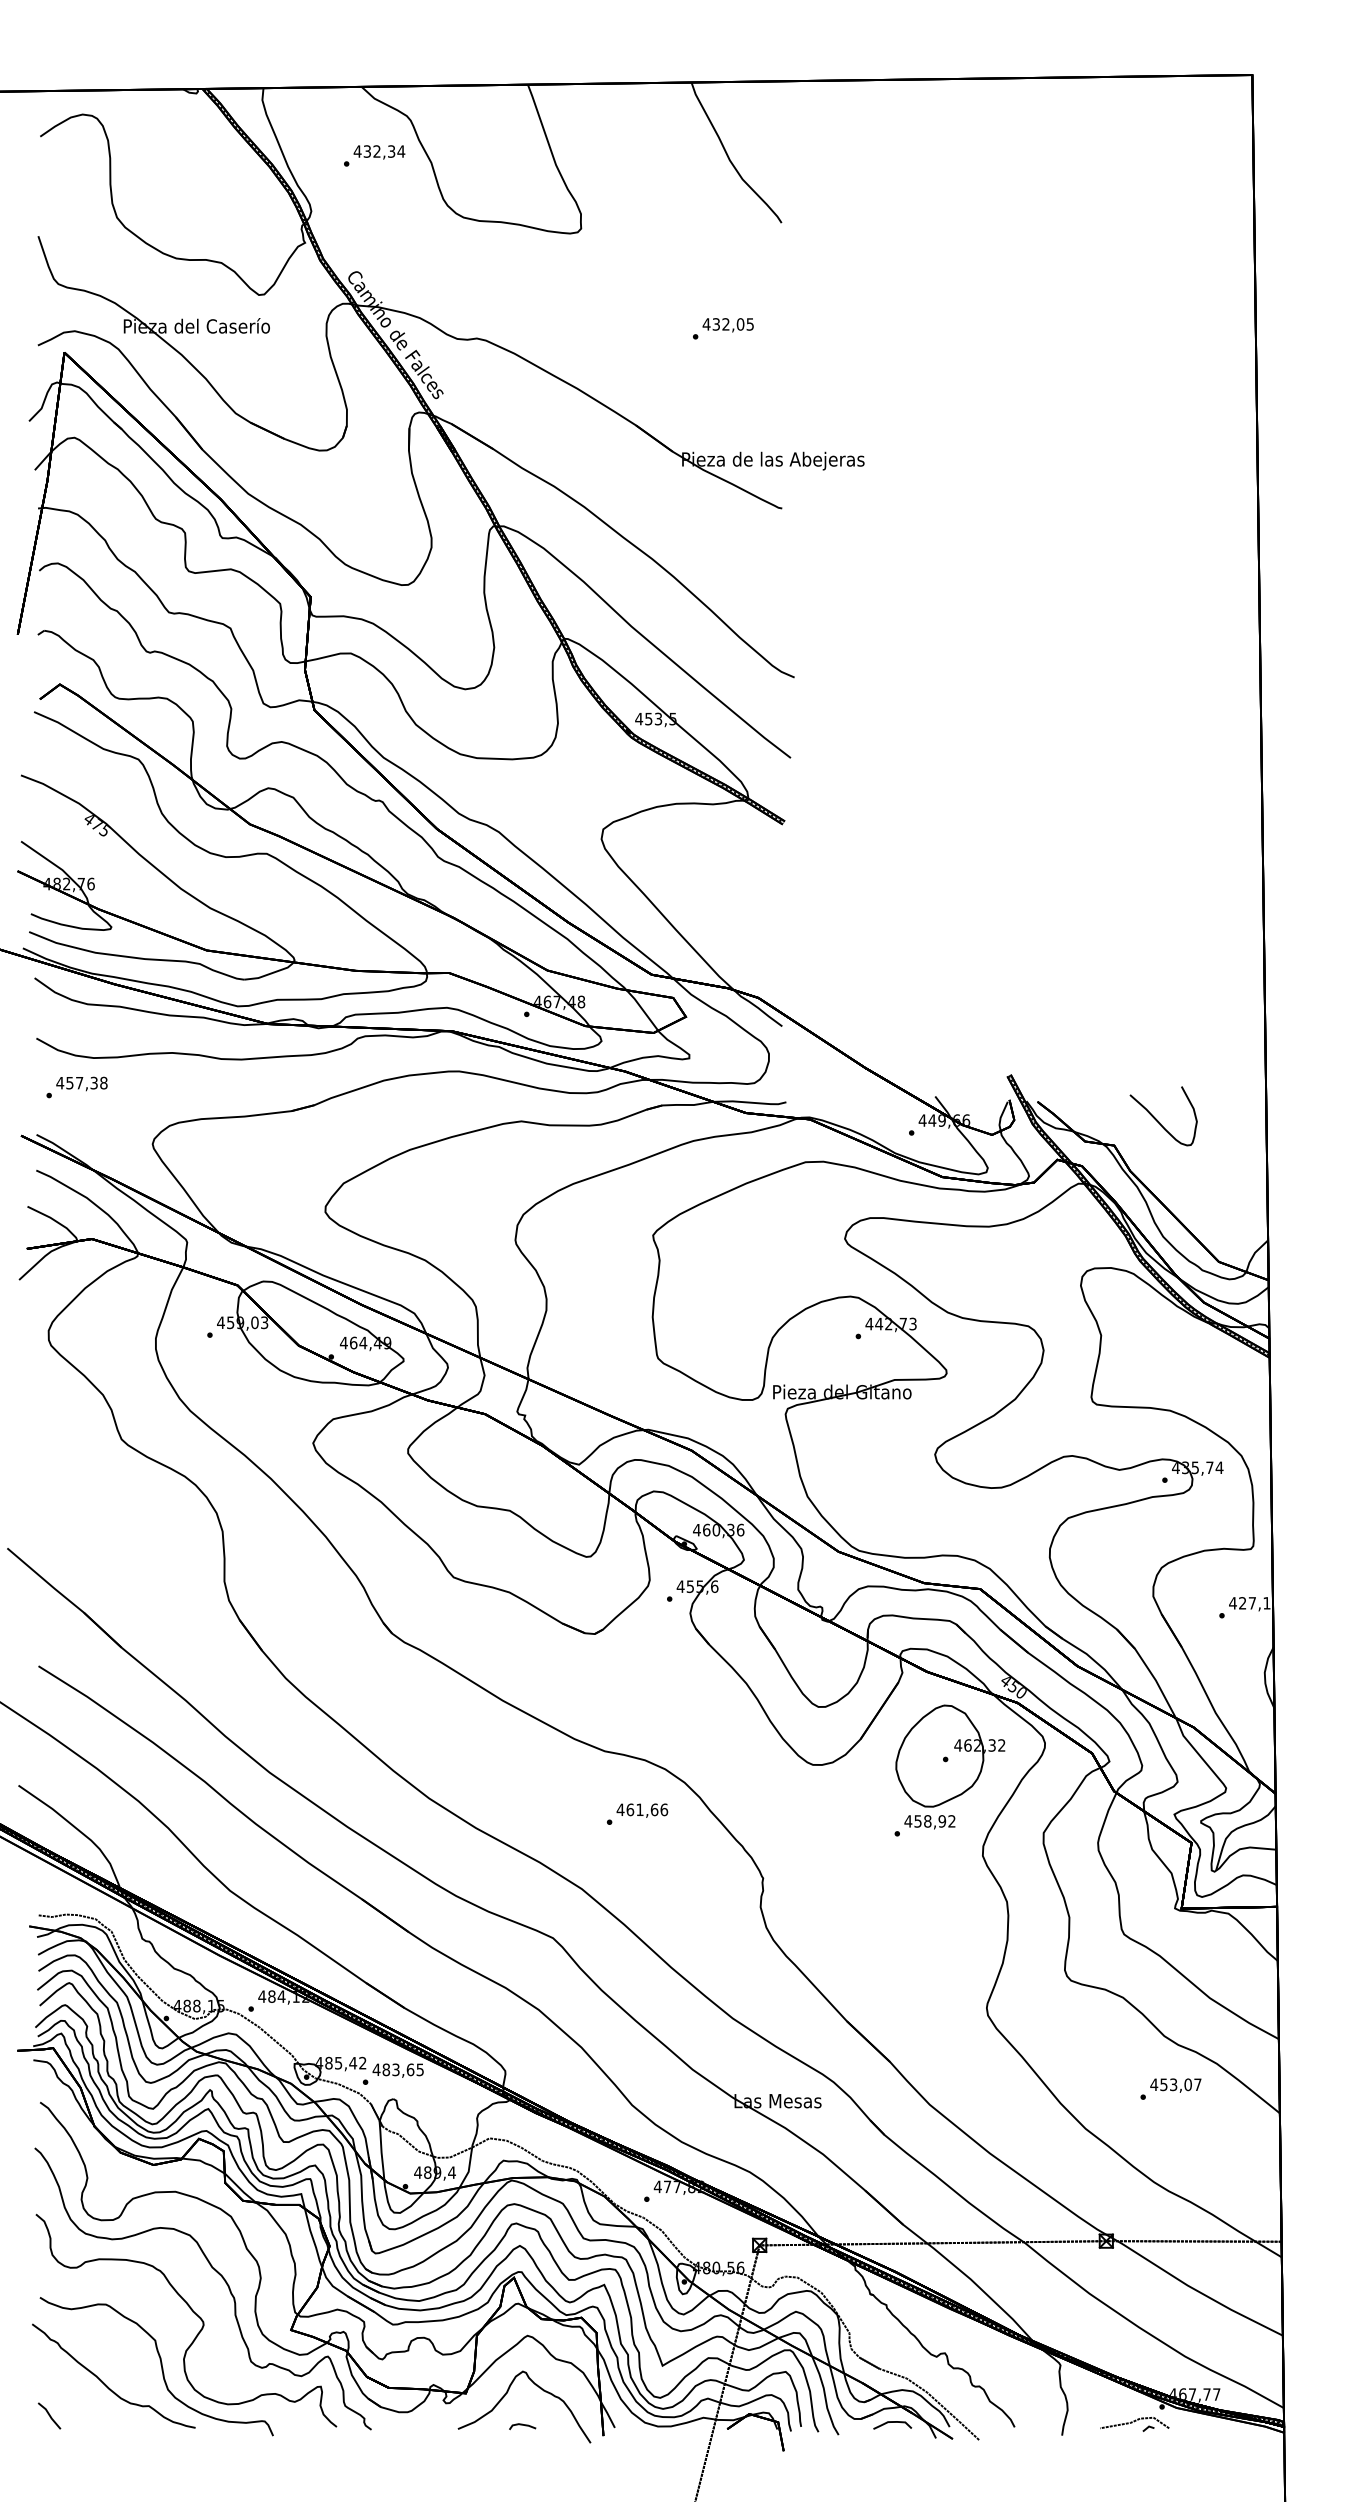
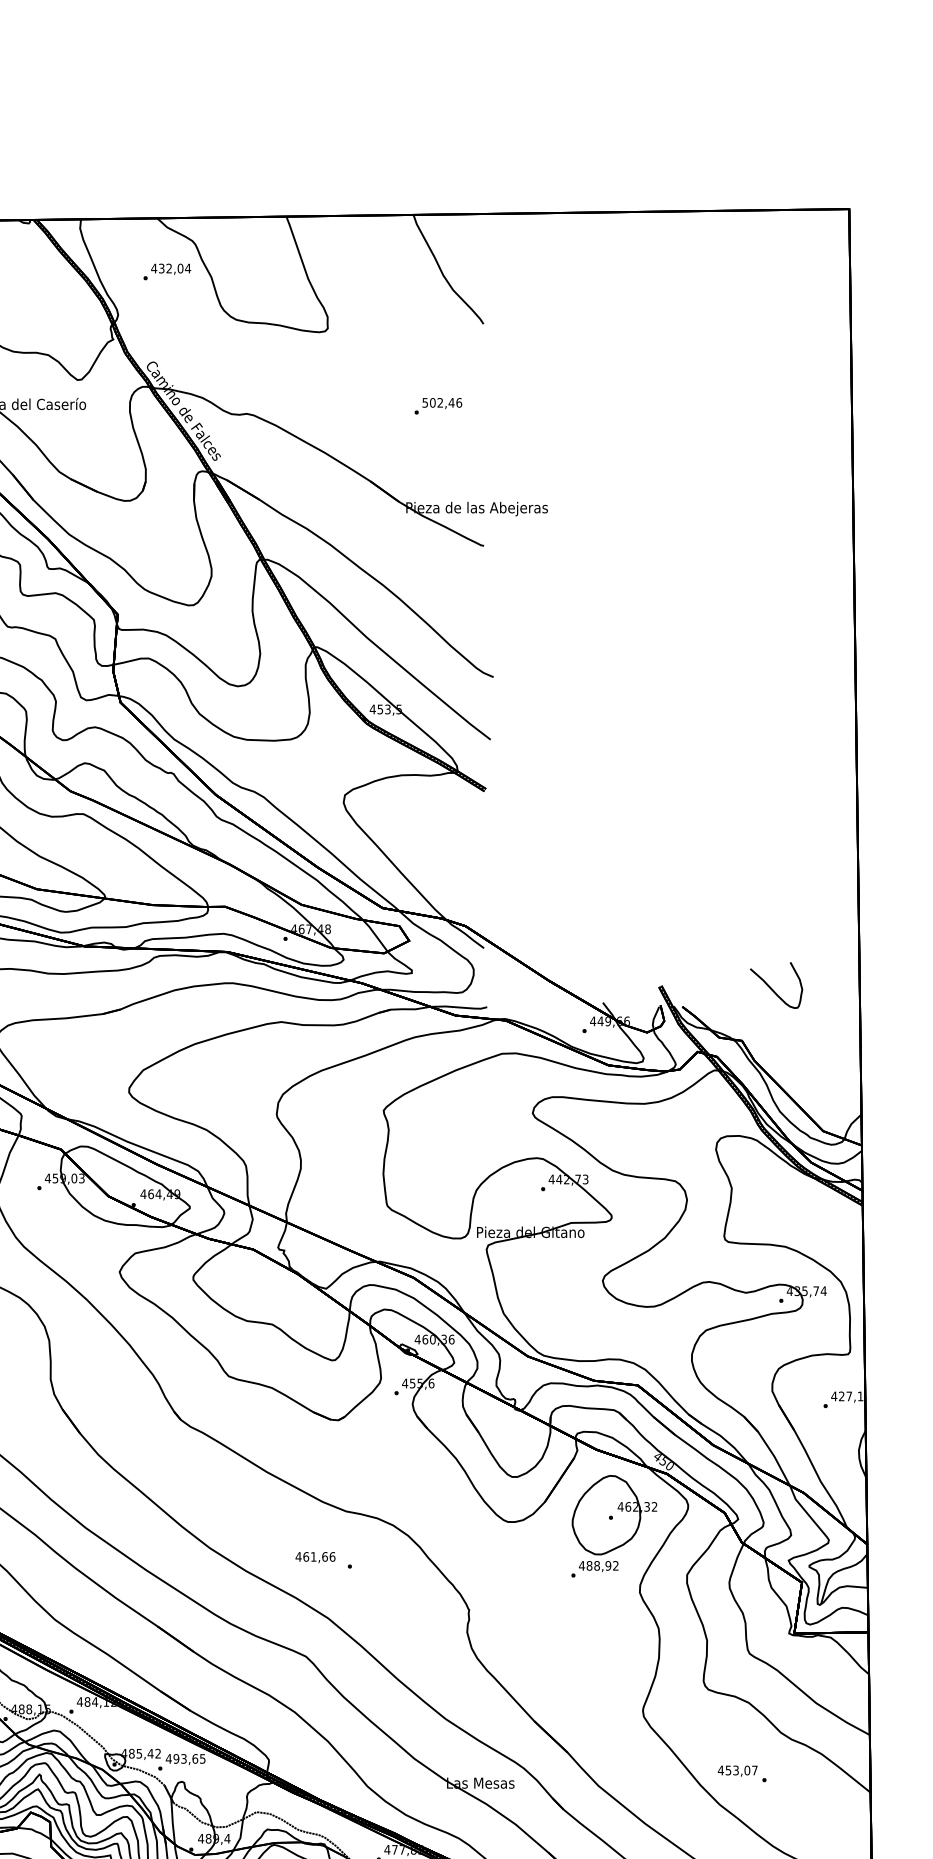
text: (391, 151) -> (180, 268), 432,34 -> 432,04
text: (728, 324) -> (442, 402), 432,05 -> 502,46
curve: (1158, 1120) -> (772, 988), moved
text: (642, 1810) -> (315, 1557), moved
text: (917, 1821) -> (589, 1565), 458,92 -> 488,92
text: (386, 2069) -> (176, 1758), 483,65 -> 493,65
text: (1175, 2085) -> (737, 1771), moved

